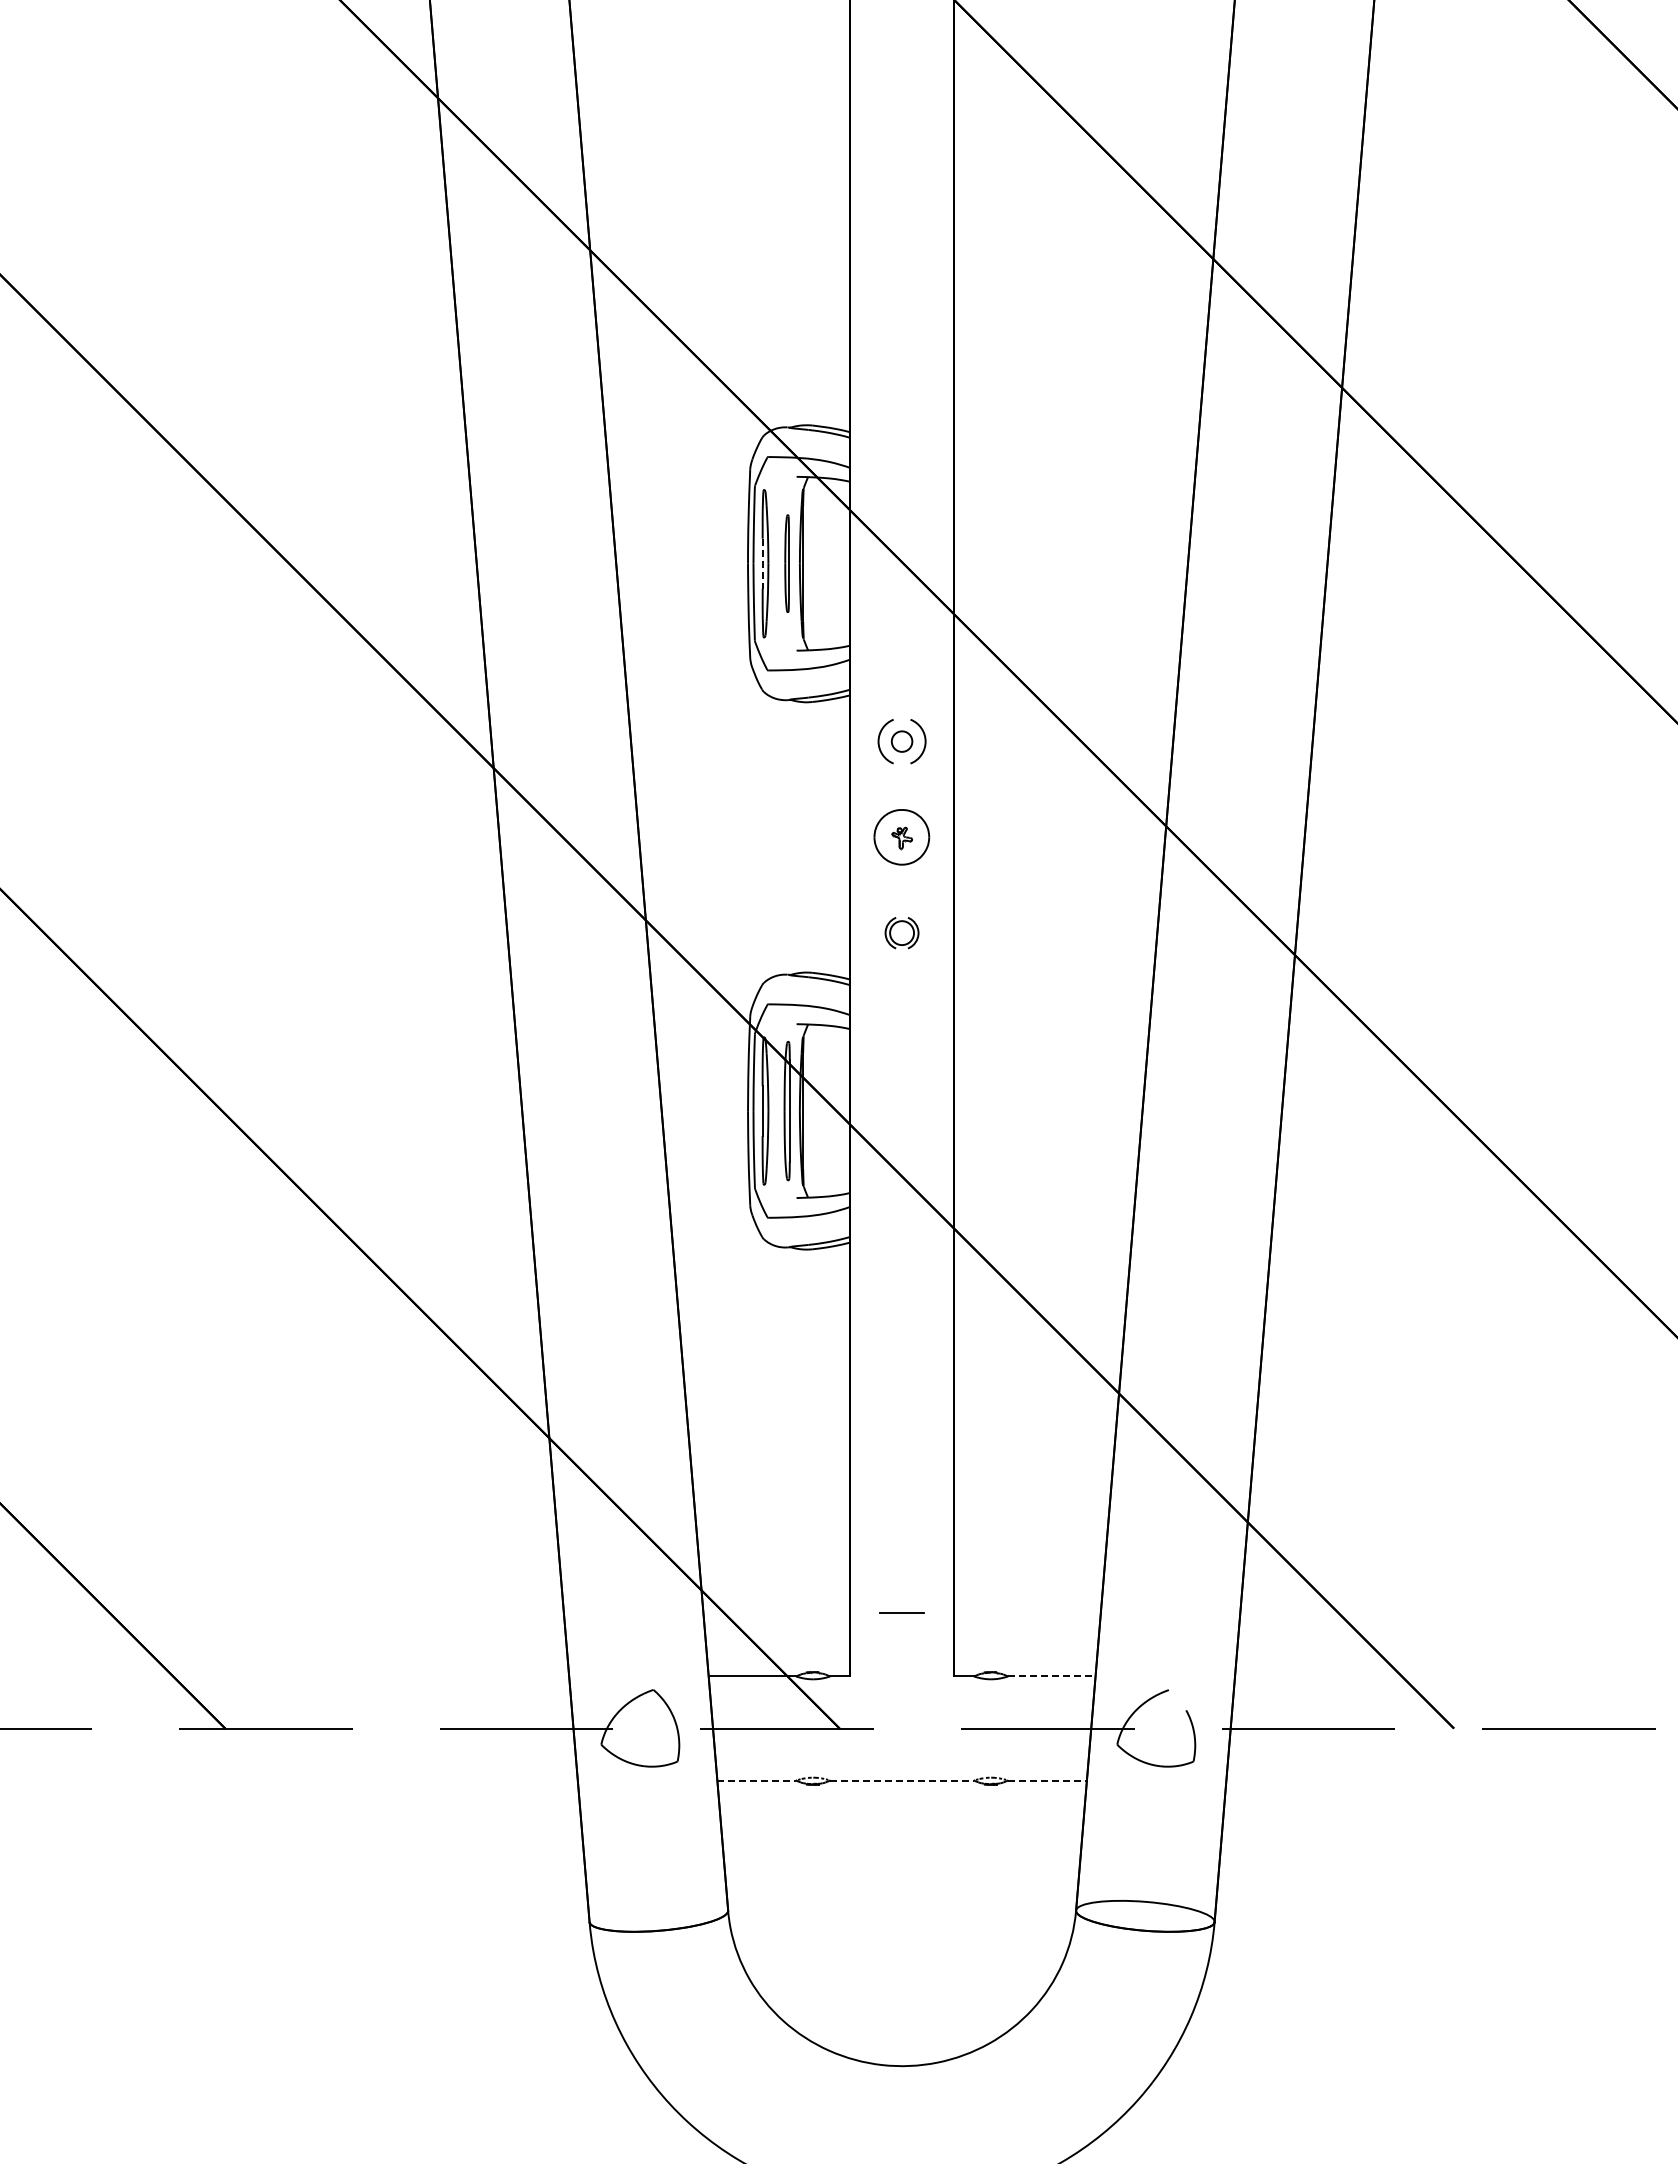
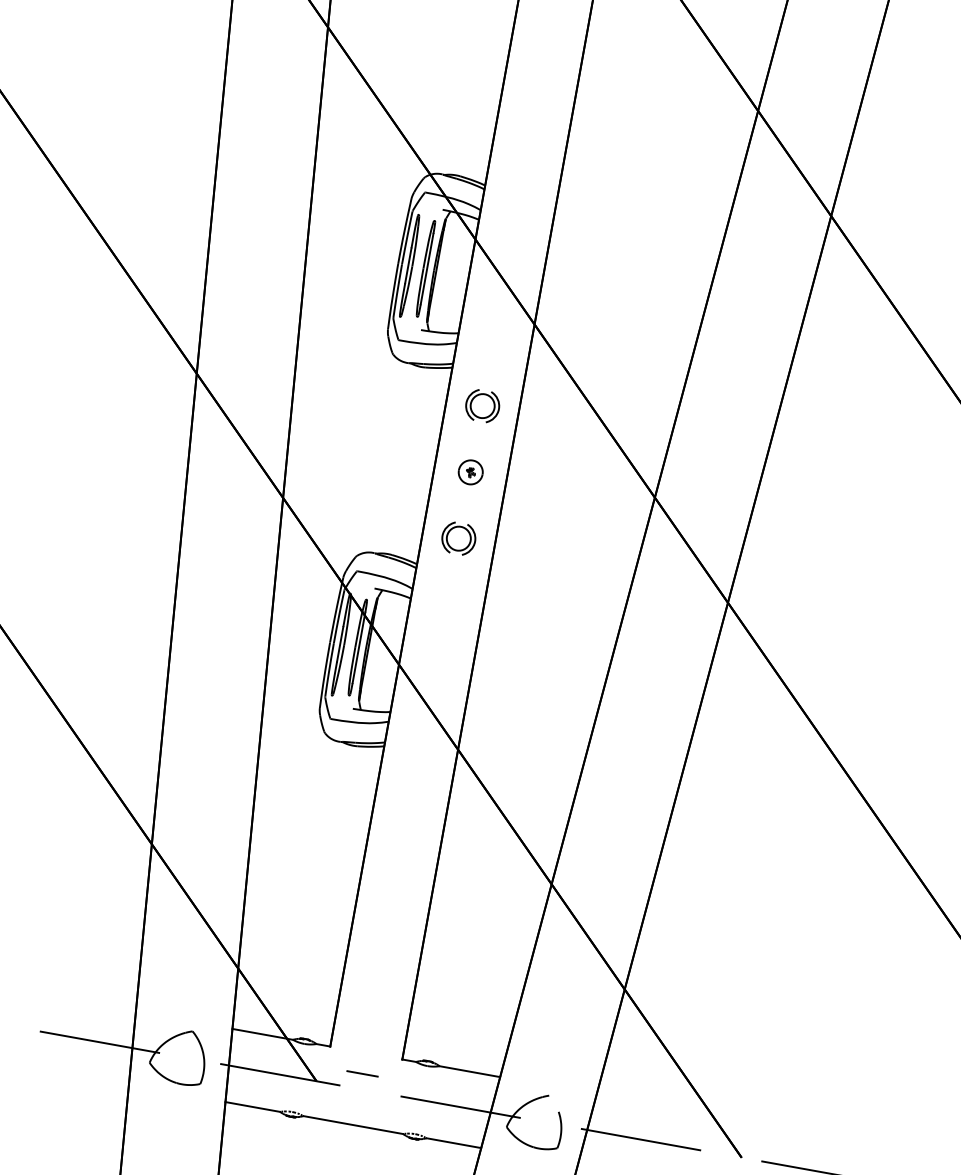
part: (786, 563) -> (424, 268), size x1.43
line: (762, 564) -> (408, 266), dashed -> solid
circle: (901, 741) -> (482, 405), size x1.67
part: (902, 837) -> (471, 472), size x0.62
part: (901, 932) -> (458, 538), size x1.43
line: (901, 1612) -> (362, 1073), moved
line: (1051, 1676) -> (469, 1071), dashed -> solid
line: (757, 1780) -> (253, 1107), dashed -> solid
line: (902, 1780) -> (353, 1125), dashed -> solid
line: (1048, 1780) -> (454, 1143), dashed -> solid

